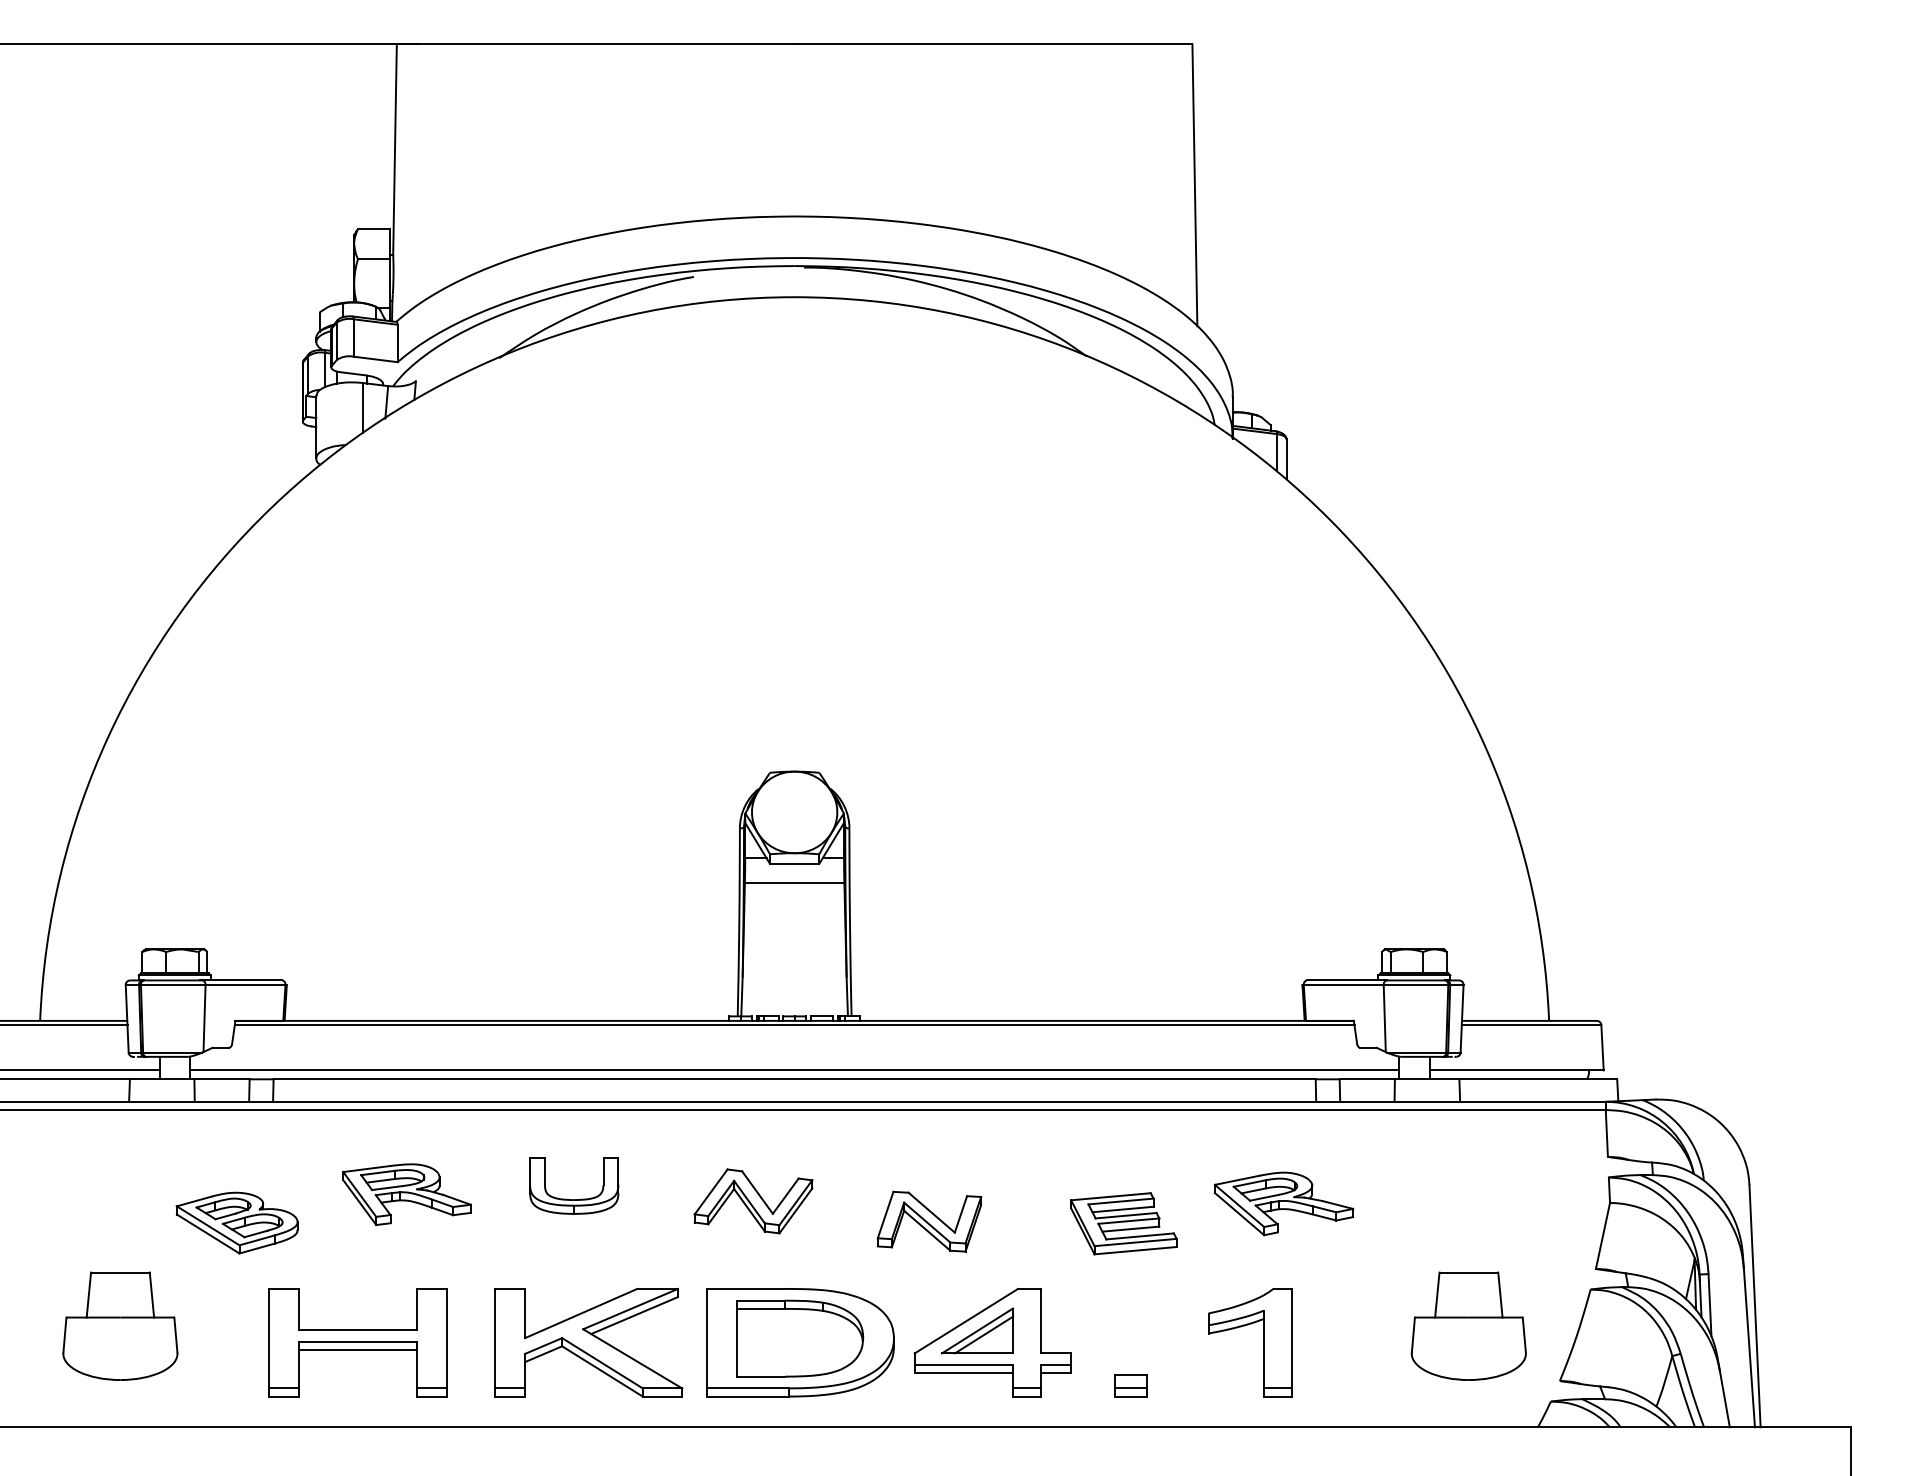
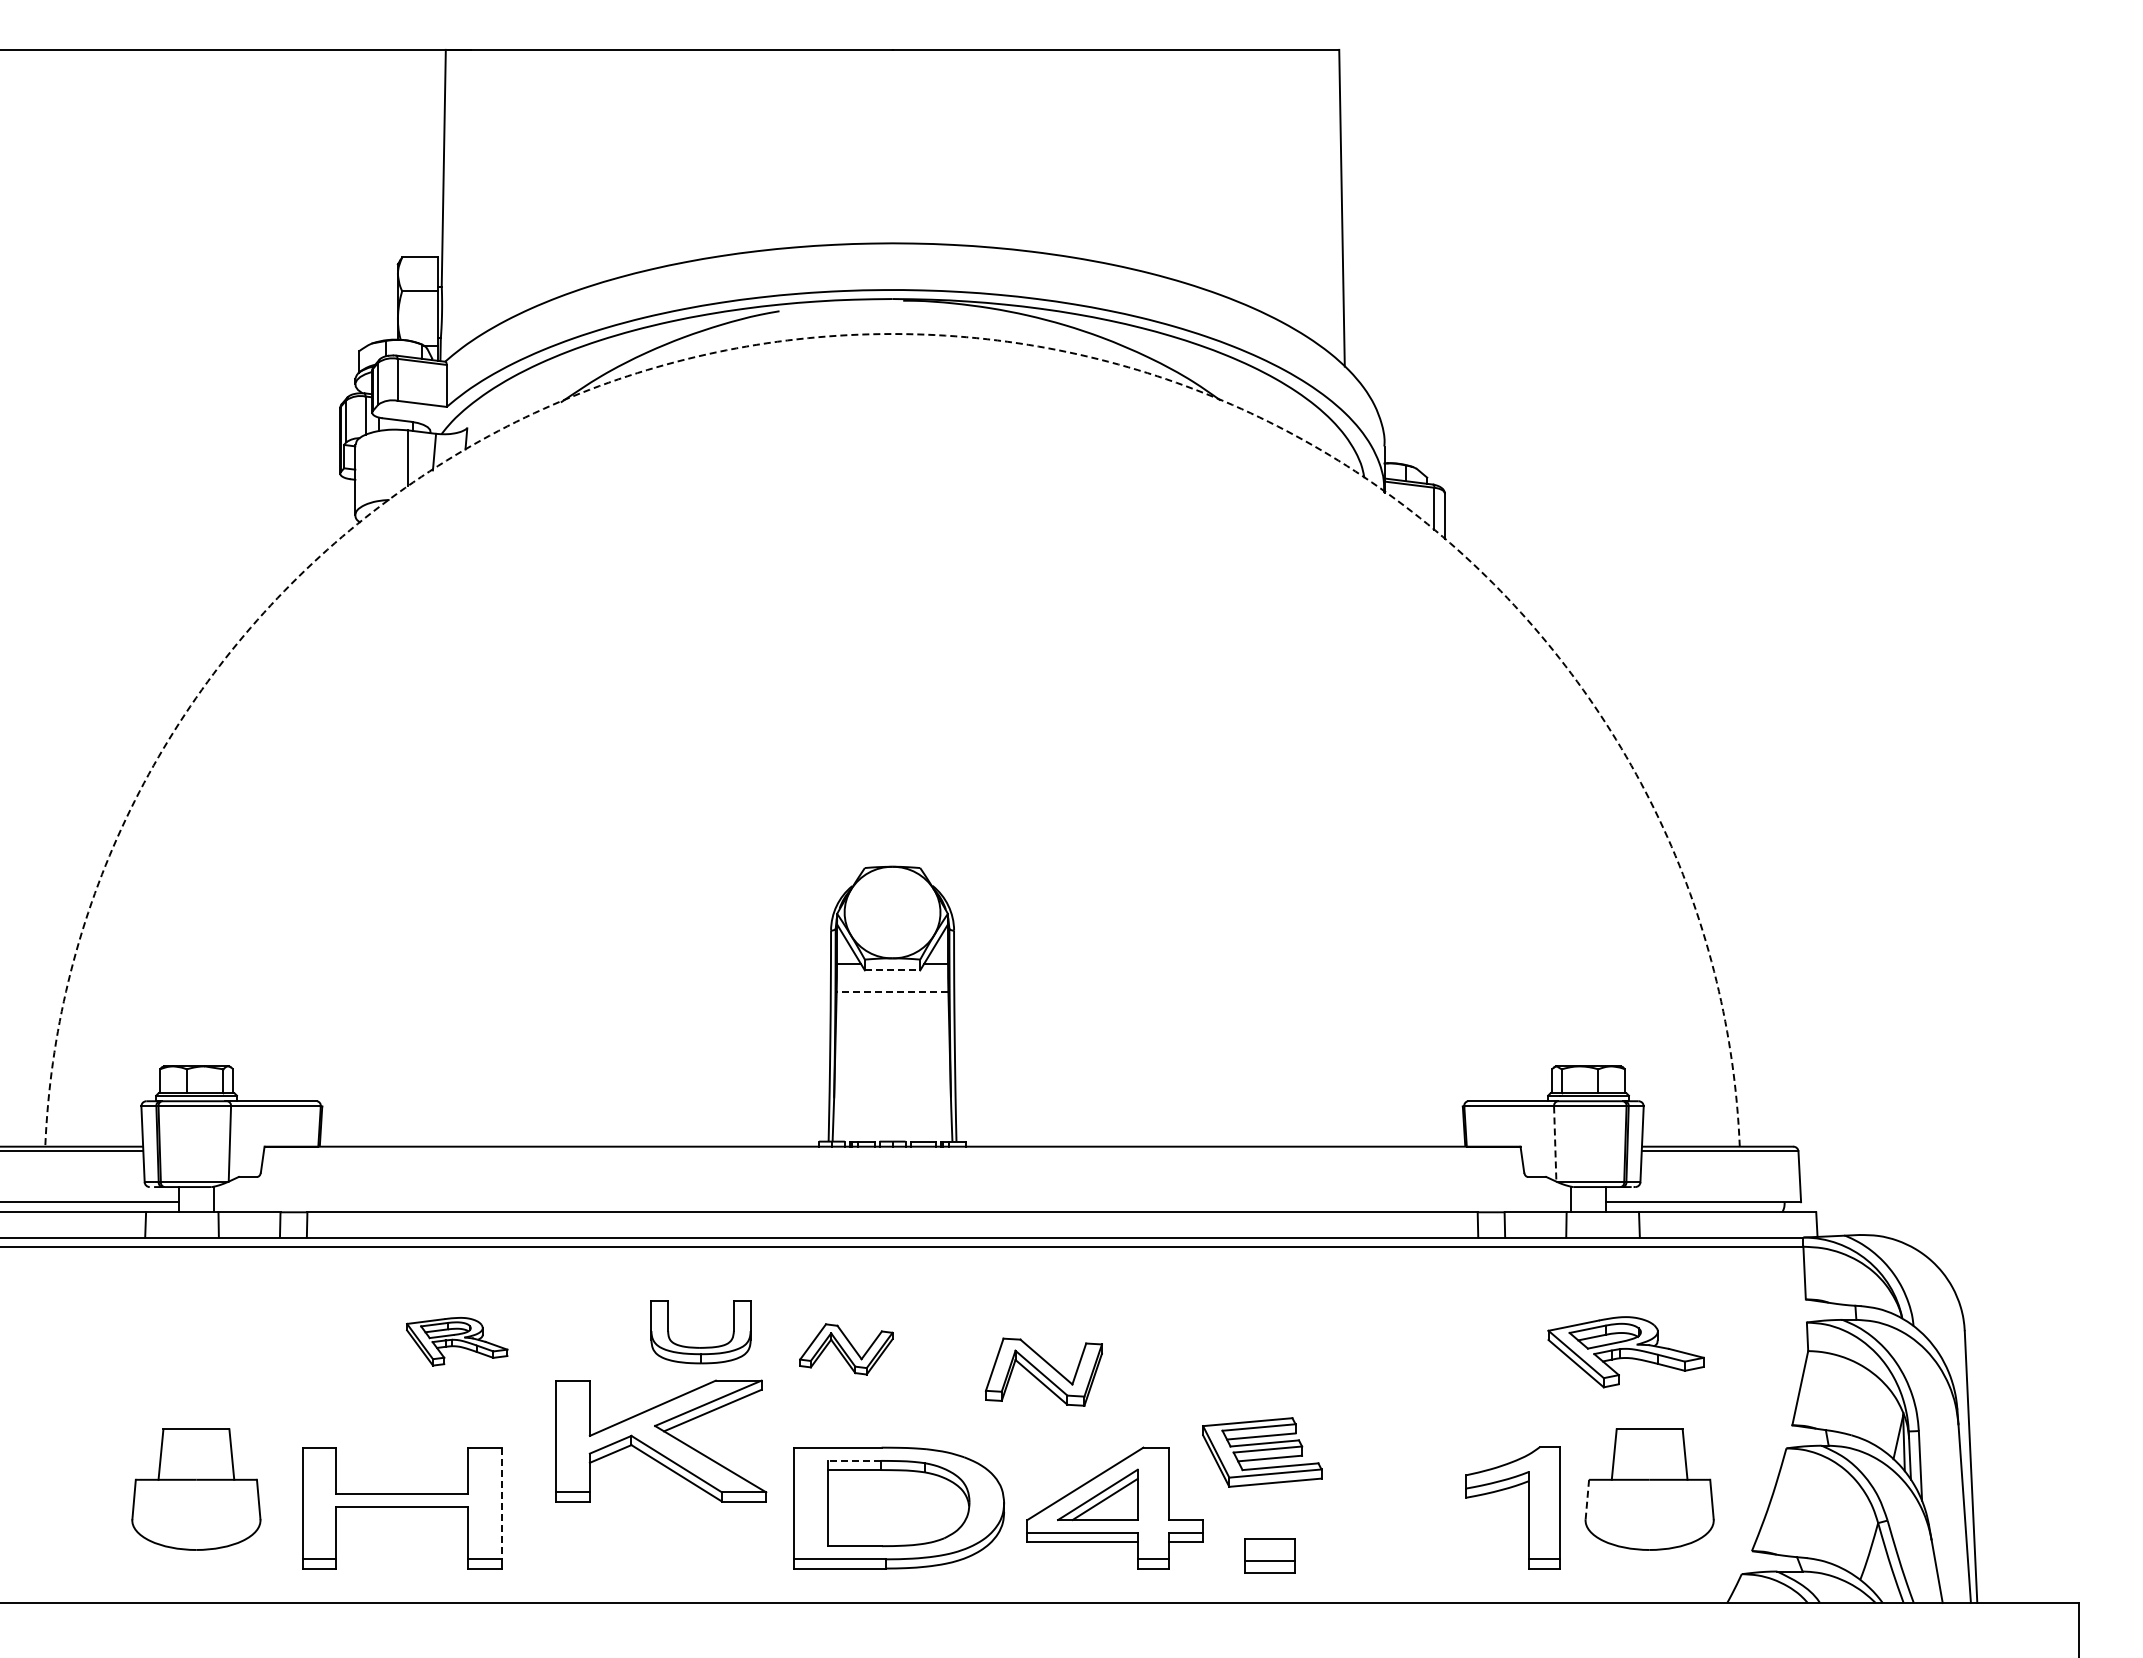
arc: (794, 297) -> (892, 334), solid -> dashed
line: (794, 864) -> (892, 970), solid -> dashed
line: (794, 882) -> (892, 991), solid -> dashed
line: (1385, 1018) -> (1555, 1144), solid -> dashed
line: (794, 1025) -> (892, 1151), removed
line: (794, 1070) -> (892, 1202), removed
part: (406, 1194) -> (456, 1341), size x0.7
part: (570, 1198) -> (696, 1346), moved
part: (753, 1201) -> (846, 1349), size x0.7
part: (1283, 1204) -> (1625, 1352), moved
part: (237, 1222) -> (266, 1373), removed
part: (1124, 1223) -> (1262, 1452), moved
line: (760, 1300) -> (854, 1460), solid -> dashed
part: (120, 1326) -> (196, 1489), moved
line: (1413, 1335) -> (1587, 1499), solid -> dashed
line: (447, 1338) -> (502, 1503), solid -> dashed
part: (588, 1342) -> (661, 1440), moved
part: (1263, 1342) -> (1528, 1507), moved
line: (358, 1349) -> (402, 1515), removed
part: (1131, 1385) -> (1270, 1556), size x1.4

